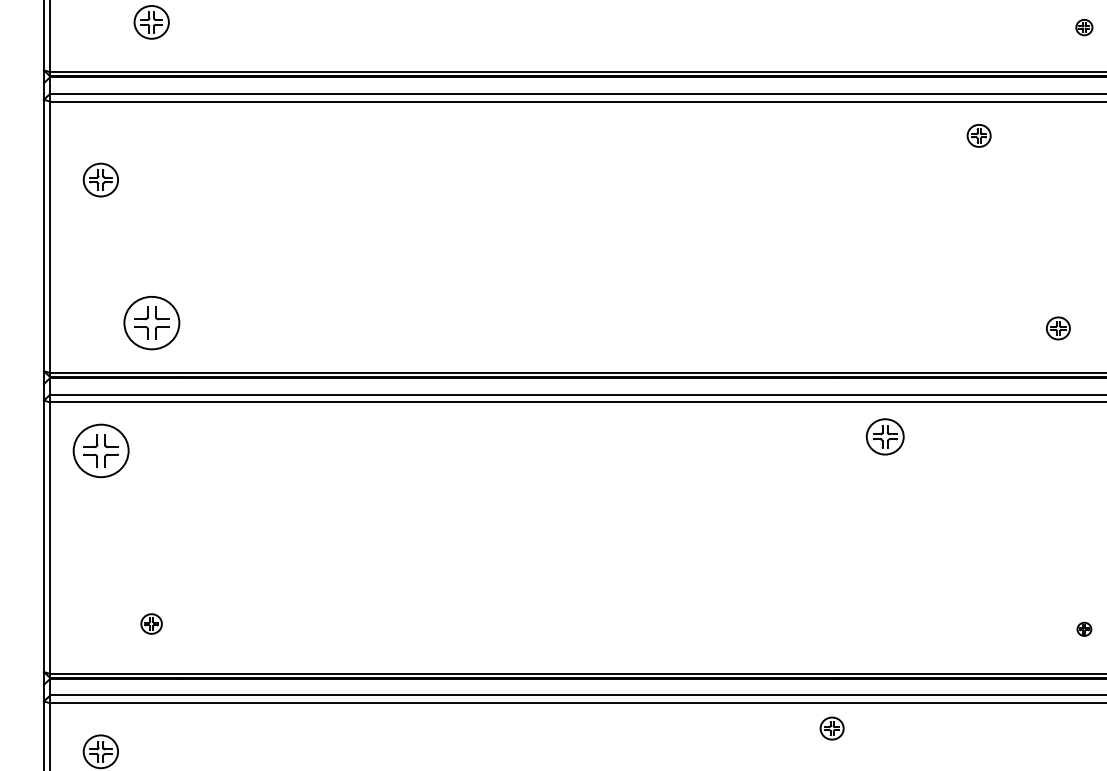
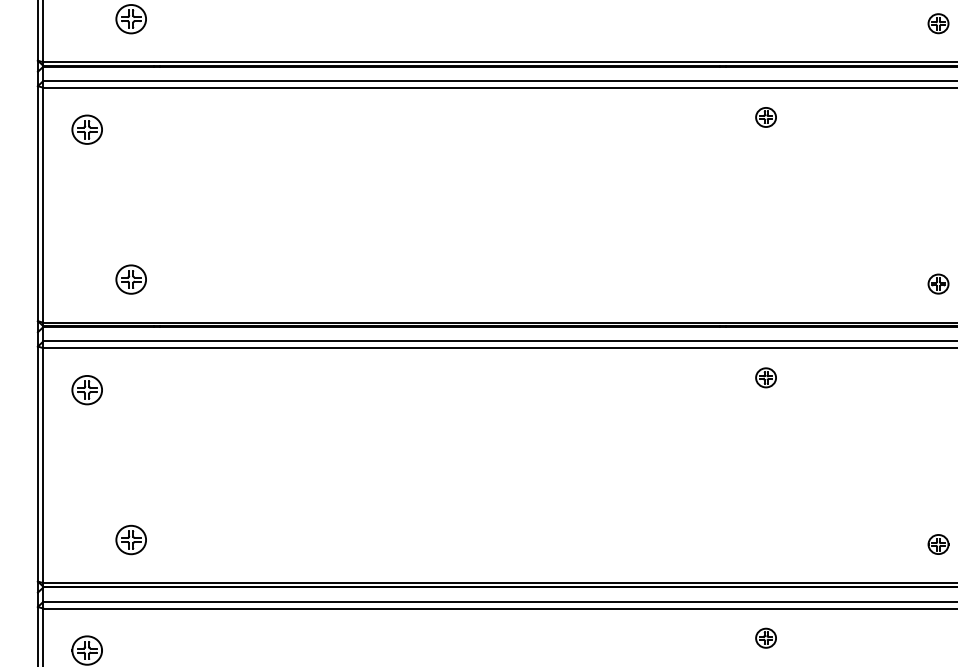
part: (1084, 27) -> (938, 23), size x1.43
part: (978, 135) -> (765, 117), moved
part: (100, 179) -> (86, 129), moved
part: (151, 323) -> (131, 279), size x0.62
part: (1058, 328) -> (938, 284), moved
part: (884, 436) -> (765, 377), size x0.62
part: (100, 450) -> (86, 389), size x0.62
part: (151, 623) -> (131, 539), size x1.67
part: (1084, 629) -> (938, 544), size x1.67
part: (831, 728) -> (765, 638), moved

